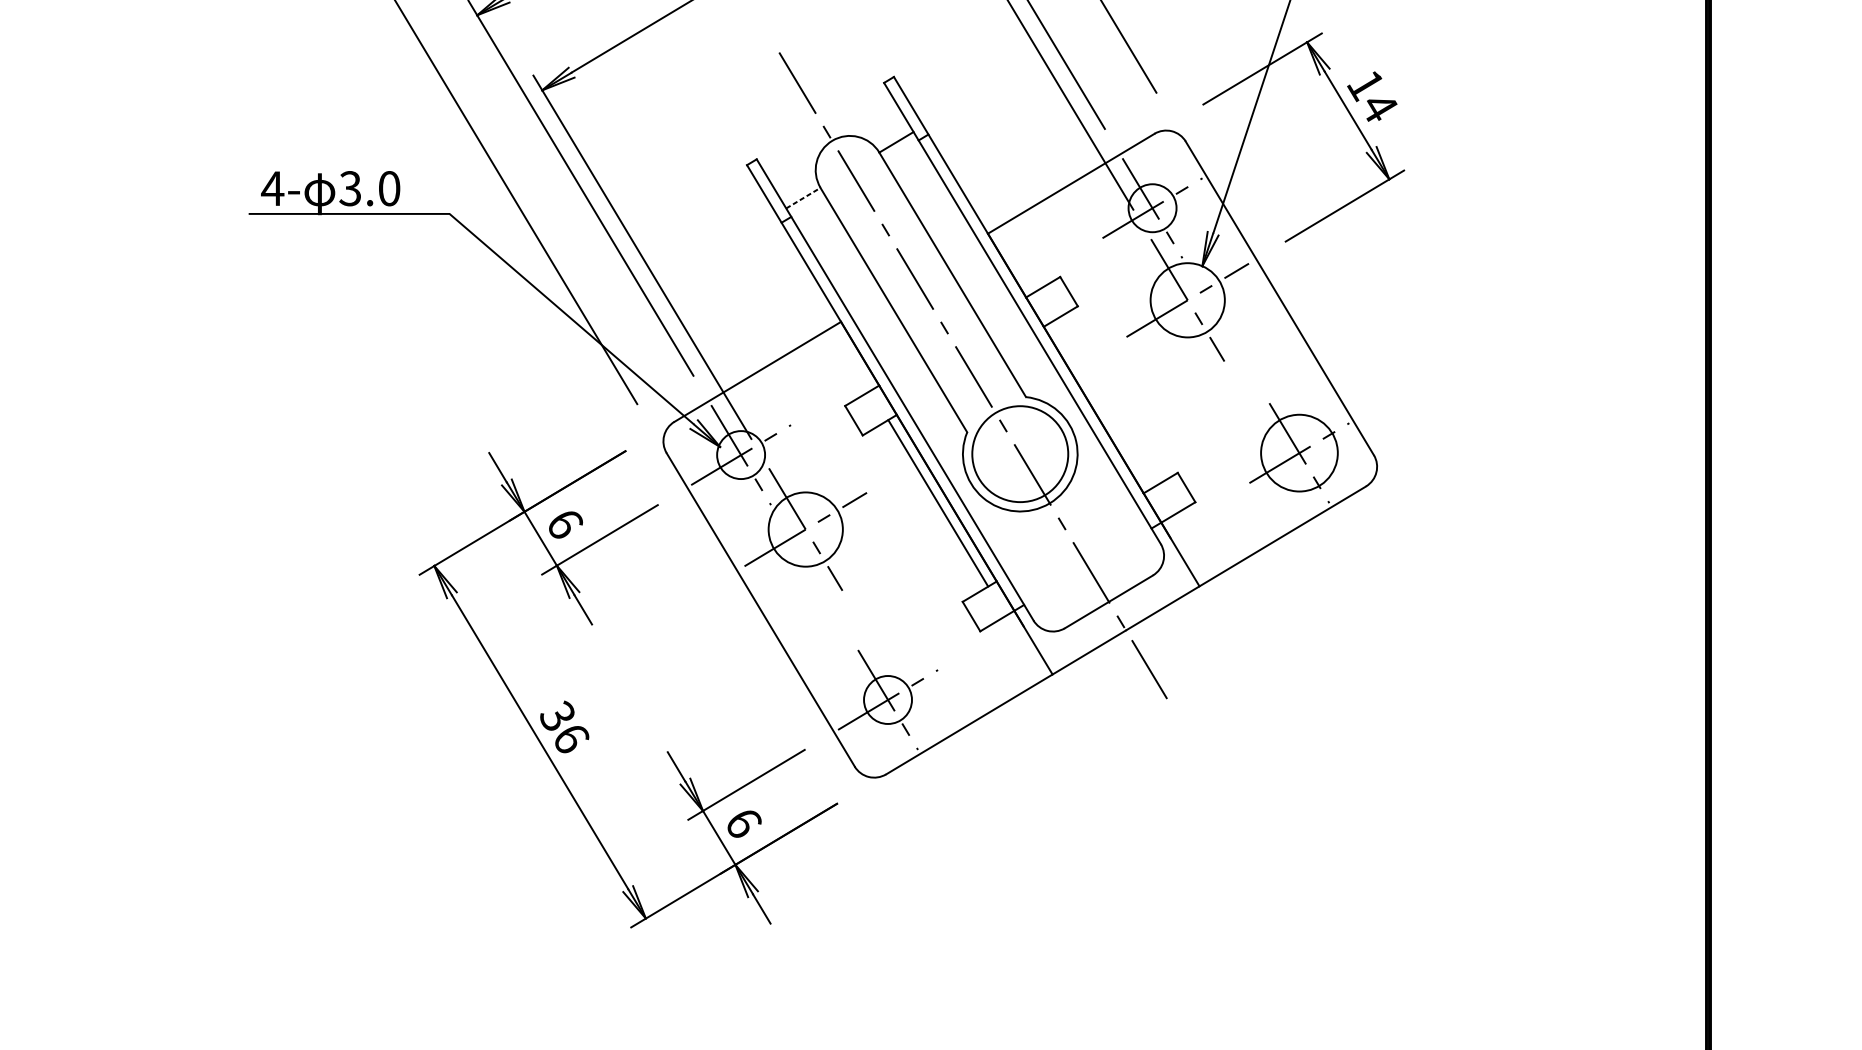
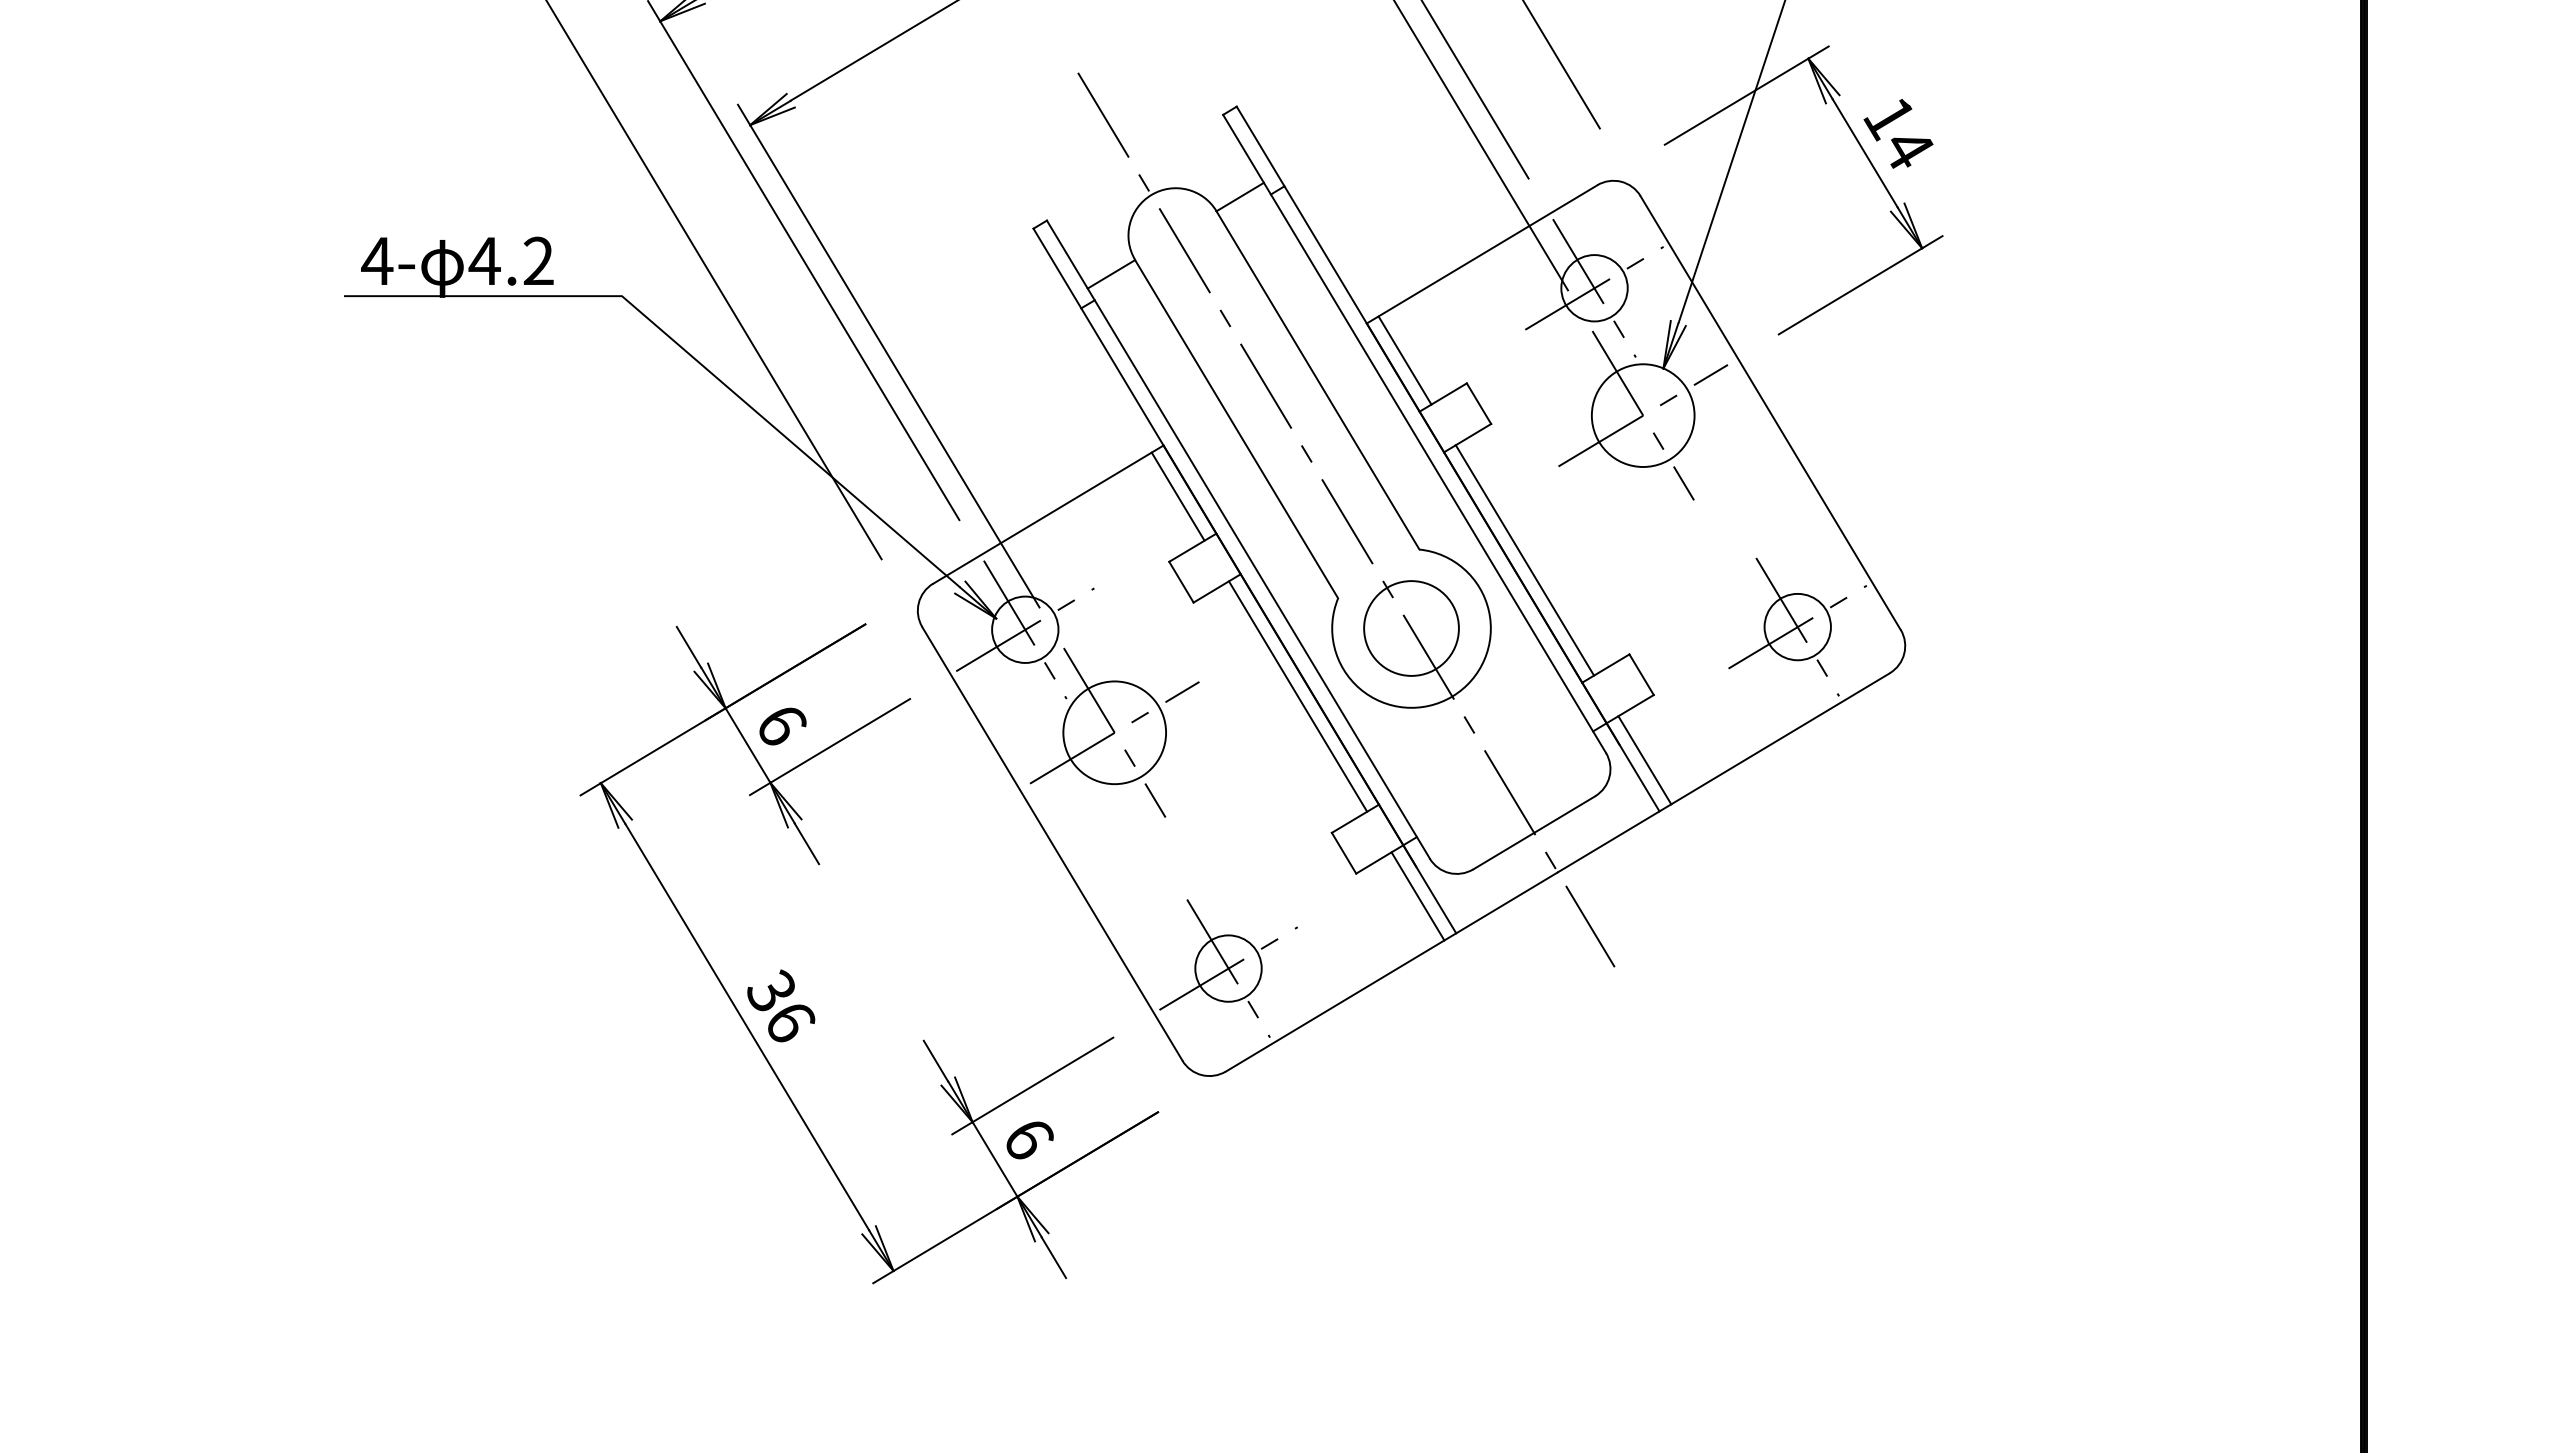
text: (369, 188) -> (510, 260), 3.0 -> 4.2
line: (803, 198) -> (1111, 274), dashed -> solid
line: (1015, 260) -> (1404, 360), added
line: (851, 358) -> (1177, 496), added
line: (1101, 405) -> (1524, 560), added
circle: (1299, 452) -> (1797, 626), size x0.62
circle: (1020, 454) -> (1411, 628), size x0.71
line: (1188, 549) -> (1644, 760), added
line: (1024, 647) -> (1417, 896), added

